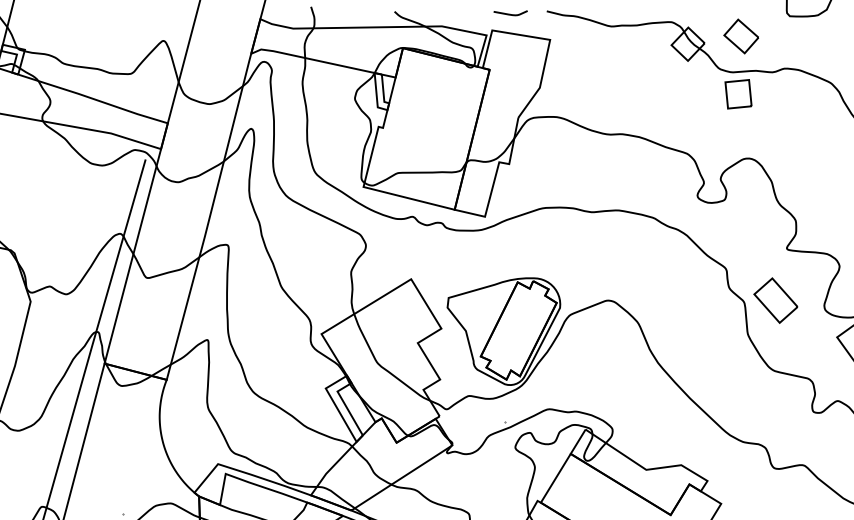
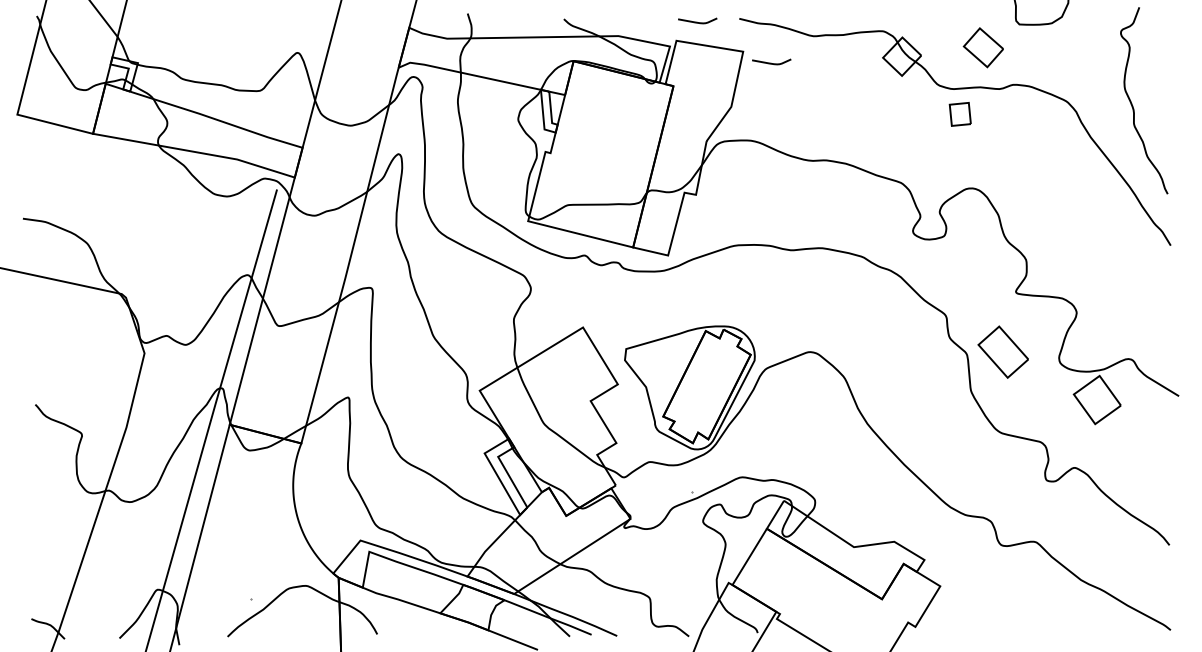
part: (740, 36) -> (982, 47), moved
curve: (574, 49) -> (771, 62), added
part: (738, 94) -> (960, 114), size x0.7

